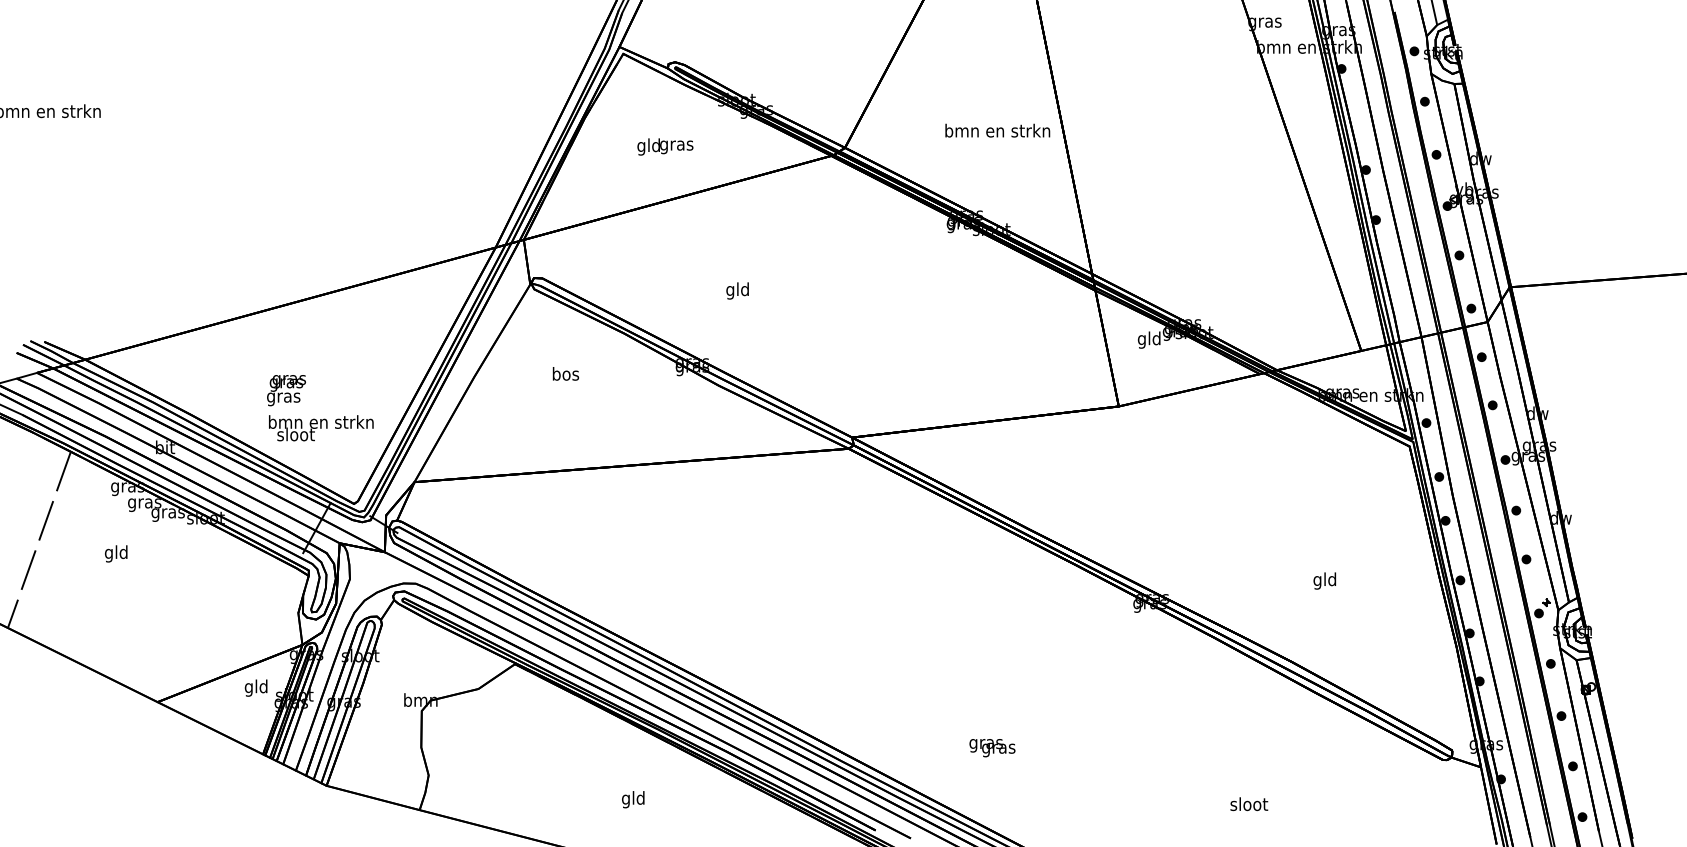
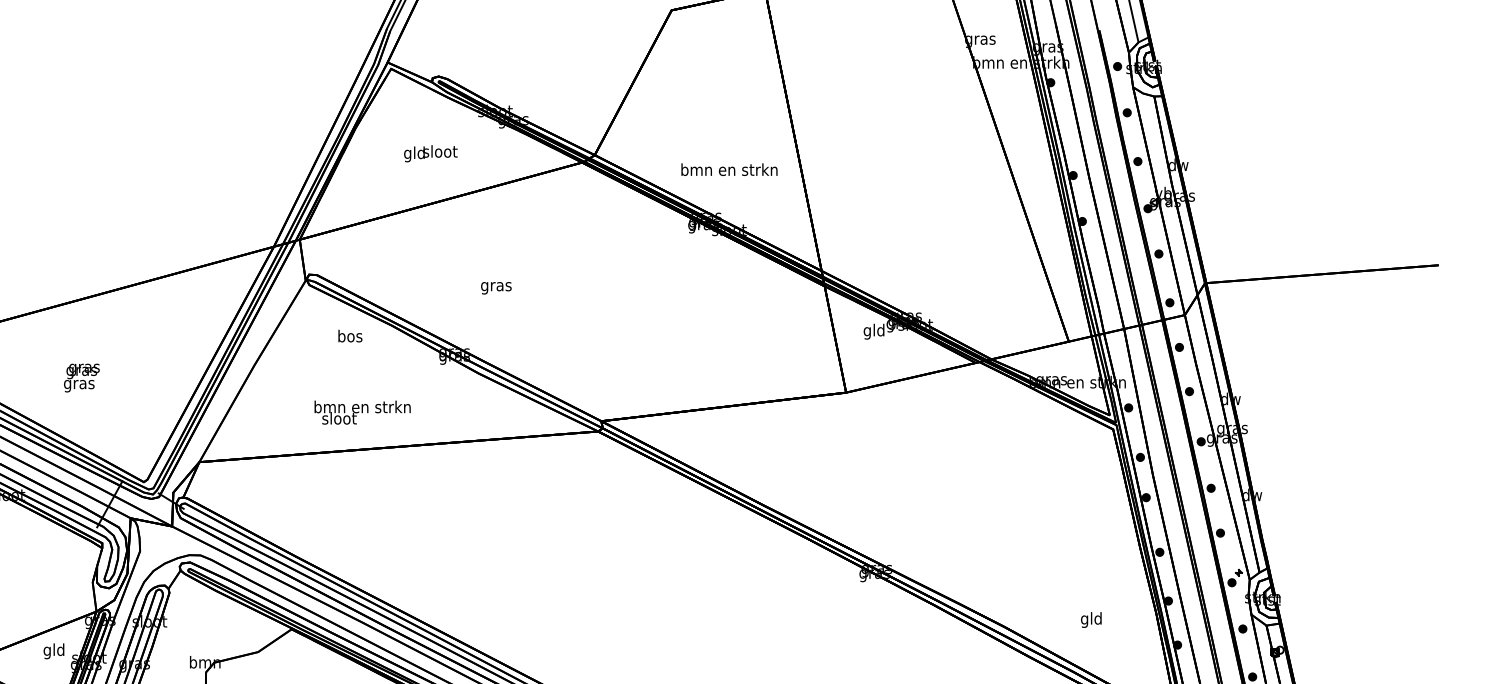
text: (997, 130) -> (729, 169), moved
text: (676, 145) -> (439, 153), gras -> sloot
text: (737, 290) -> (495, 286), gld -> gras
text: (565, 373) -> (349, 335), moved
text: (321, 428) -> (362, 412), moved
text: (1324, 580) -> (1091, 619), moved

